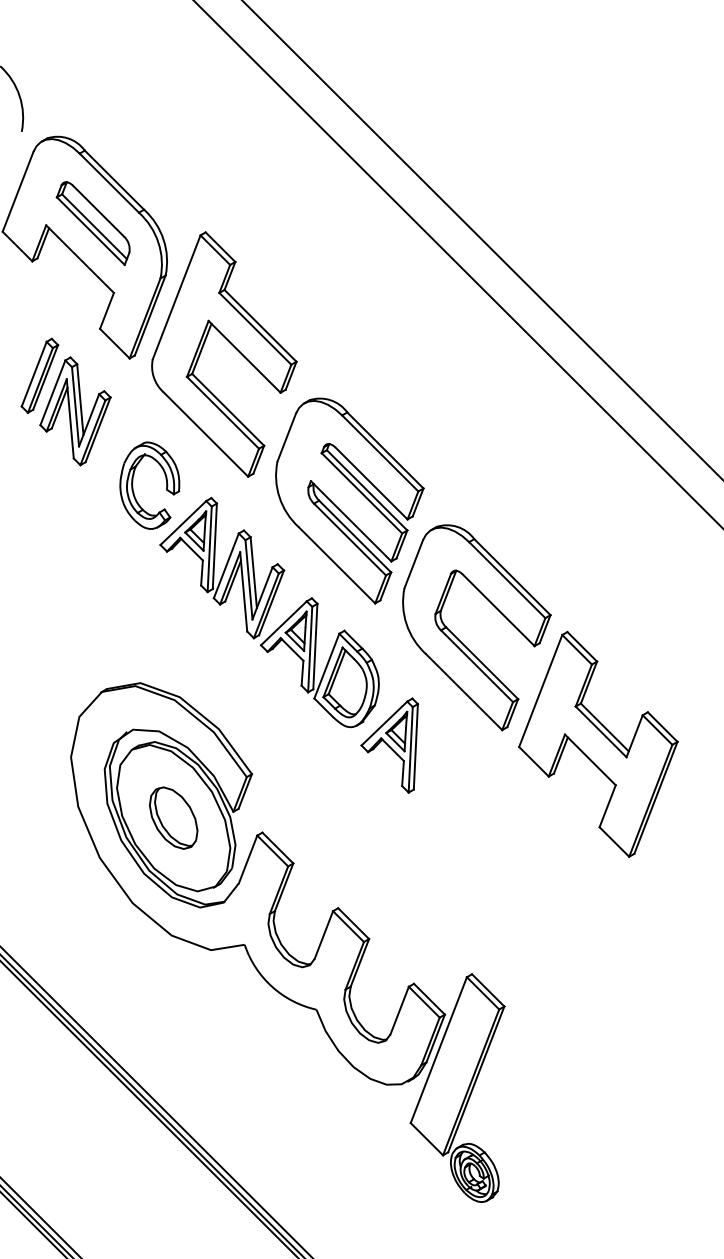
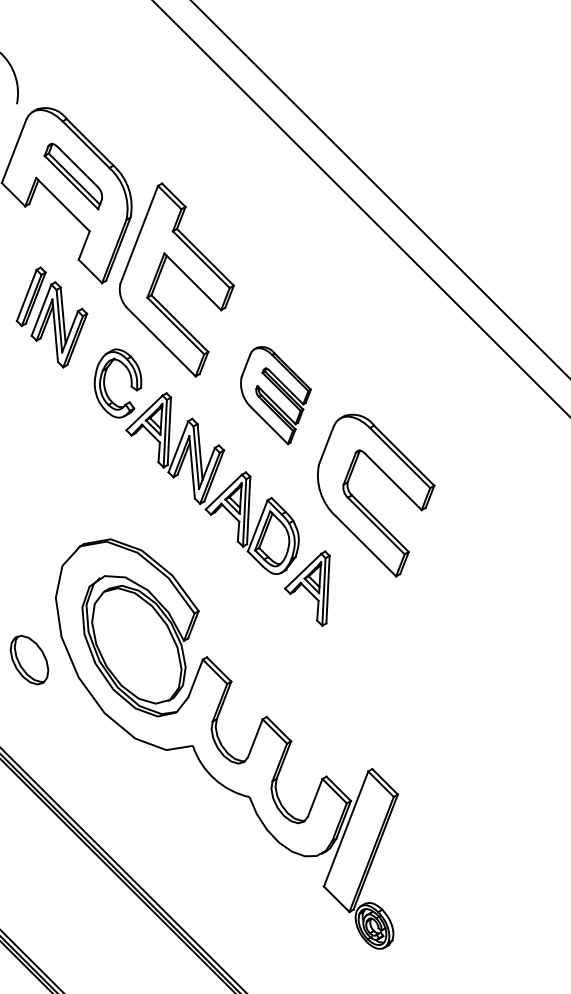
part: (349, 500) -> (275, 395), size x0.6
part: (598, 743) -> (472, 586), removed
part: (173, 817) -> (29, 659), moved

